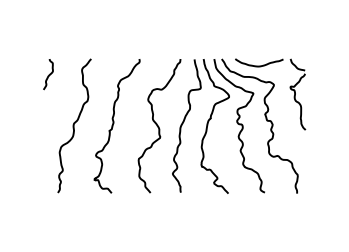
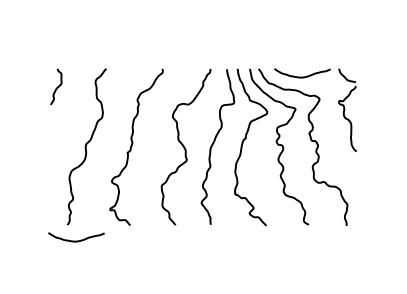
curve: (65, 206) -> (76, 240), added

